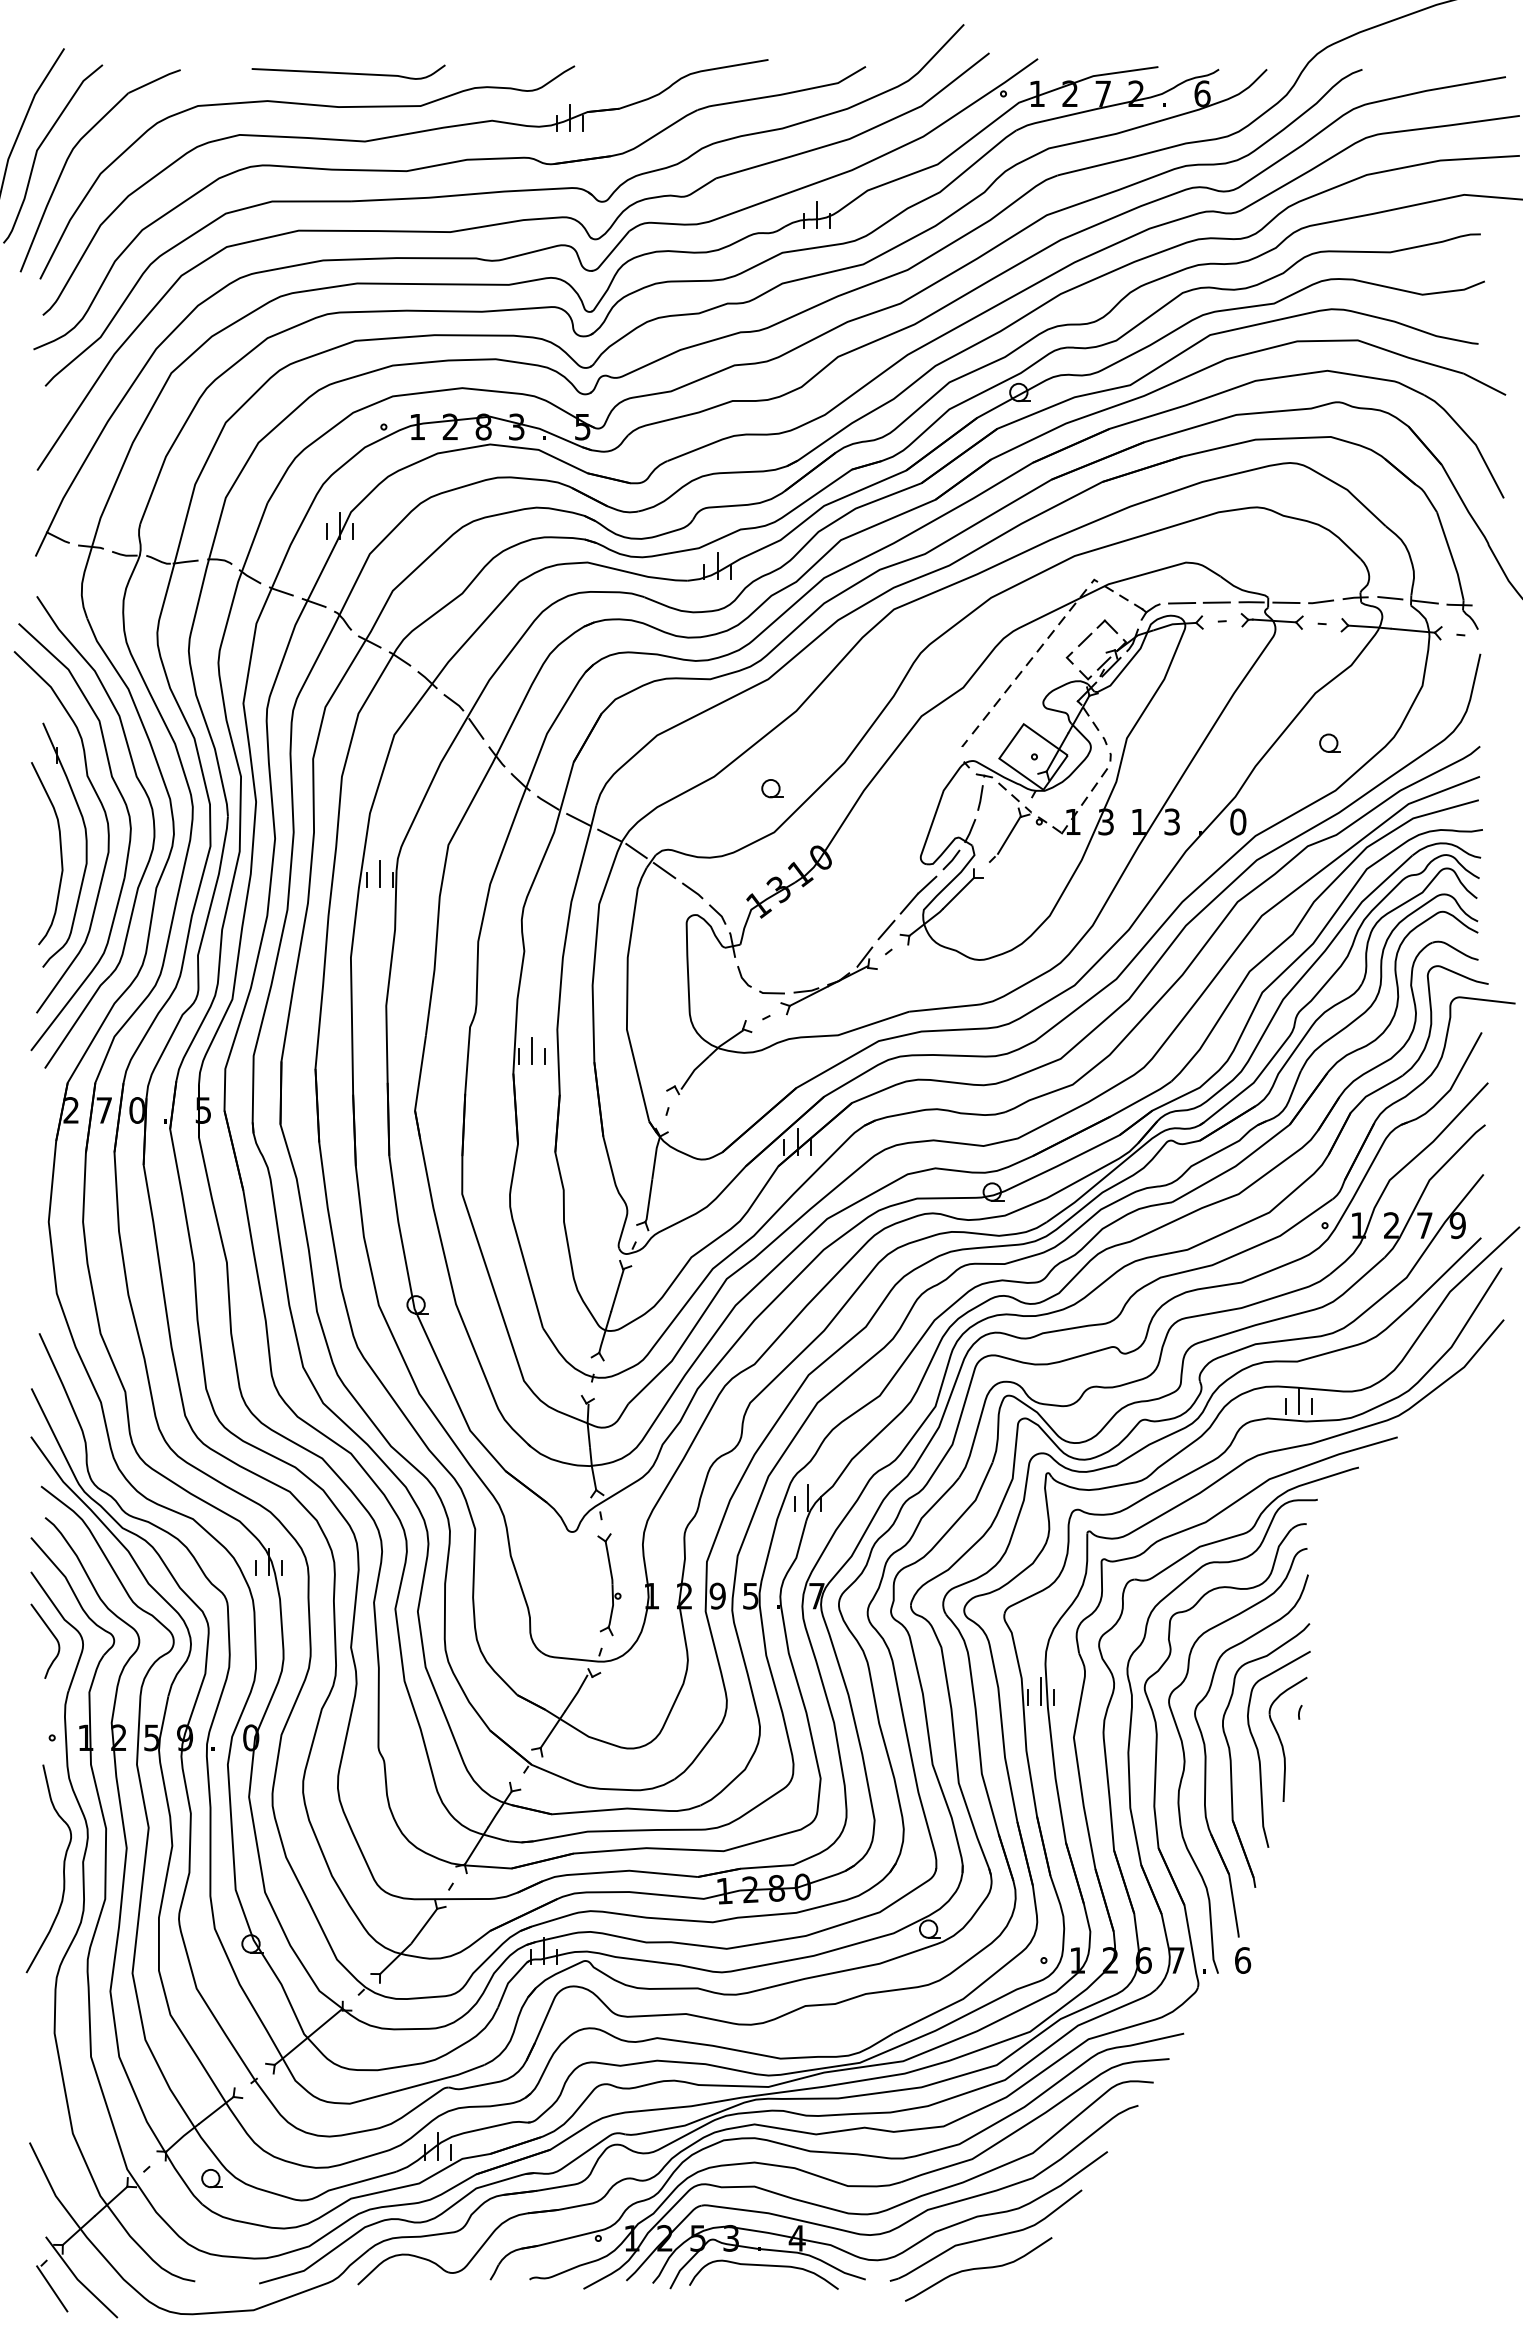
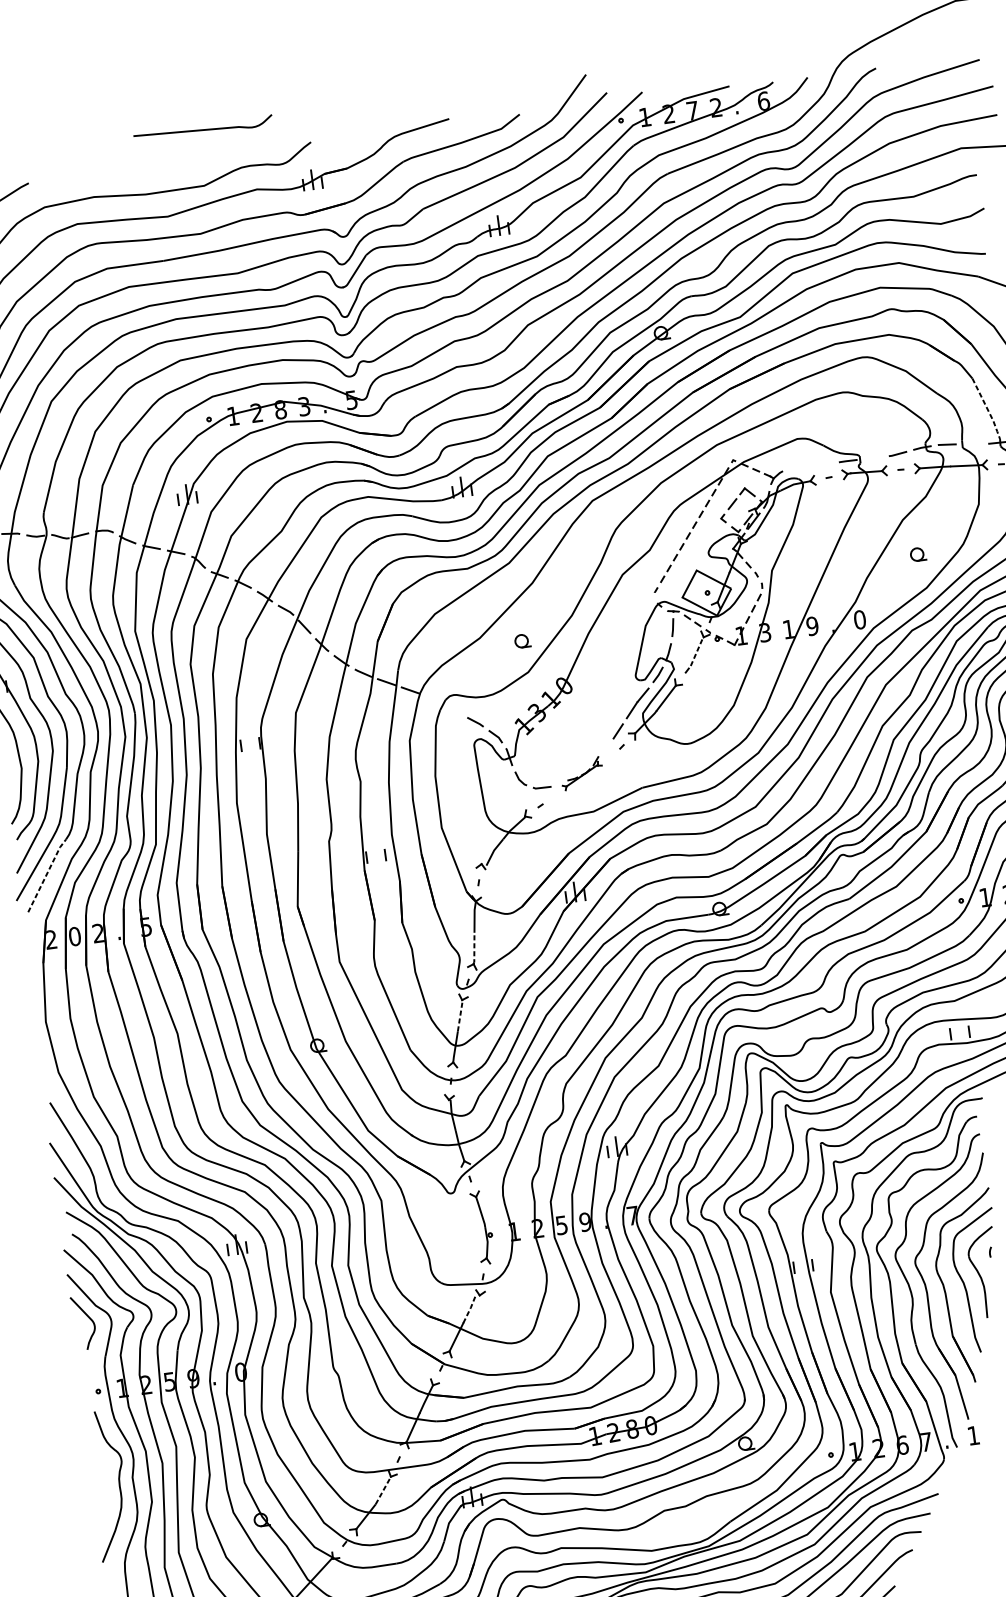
curve: (348, 72) -> (203, 129), moved
line: (1452, 557) -> (987, 409), solid -> dashed
line: (1424, 601) -> (972, 443), removed
line: (1216, 602) -> (823, 464), removed
line: (1286, 602) -> (873, 457), removed
line: (1182, 603) -> (798, 468), removed
text: (1172, 821) -> (812, 625), 3 -> 9
line: (1009, 835) -> (697, 651), solid -> dashed
line: (636, 850) -> (431, 698), removed
line: (664, 870) -> (453, 710), removed
line: (380, 874) -> (250, 740), removed
part: (828, 980) -> (581, 773), size x0.6
line: (77, 1020) -> (46, 874), solid -> dashed
line: (531, 1050) -> (375, 852), removed
text: (104, 1110) -> (75, 936), 7 -> 0
text: (136, 1110) -> (97, 933), 0 -> 2
line: (649, 1200) -> (474, 948), solid -> dashed
line: (617, 1290) -> (460, 1015), solid -> dashed
line: (1298, 1400) -> (959, 1028), removed
text: (717, 1595) -> (561, 1224), 9 -> 5
text: (750, 1595) -> (585, 1221), 5 -> 9
line: (1041, 1691) -> (803, 1262), removed
line: (577, 1693) -> (470, 1308), solid -> dashed
line: (424, 1925) -> (383, 1489), solid -> dashed
text: (1243, 1960) -> (974, 1435), 6 -> 1

